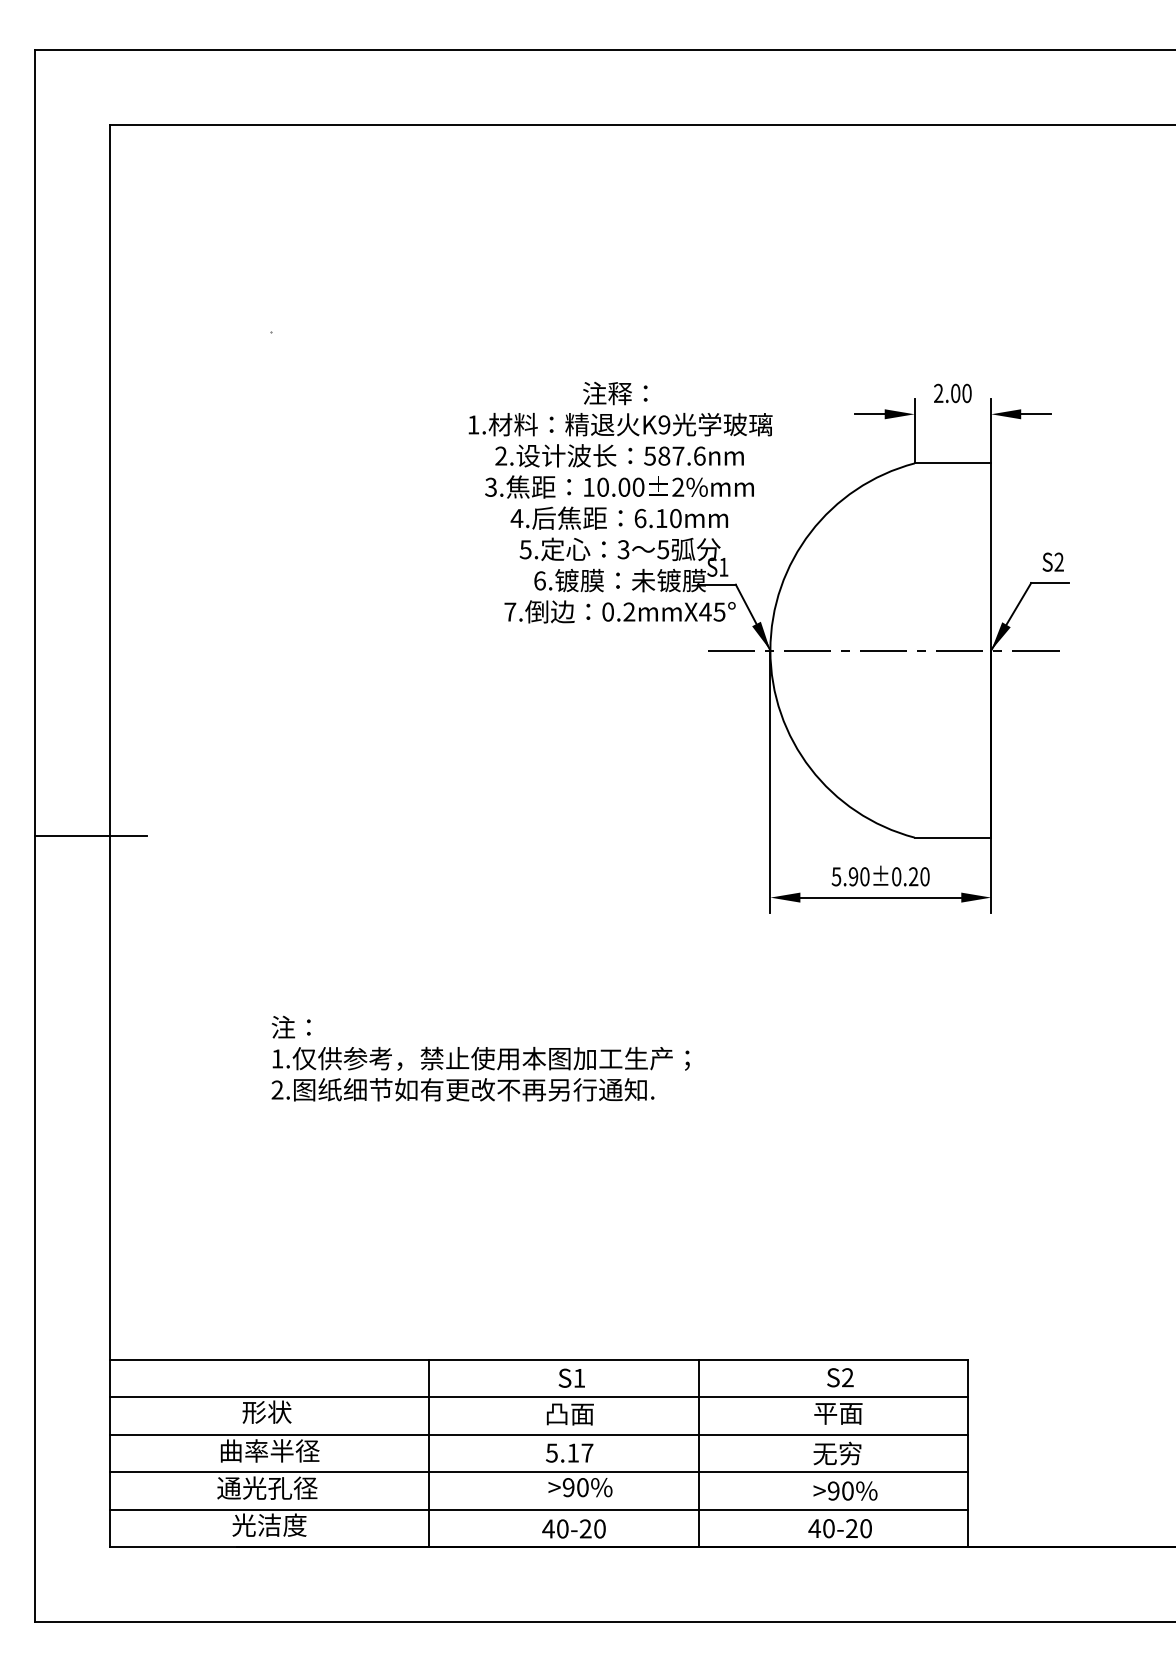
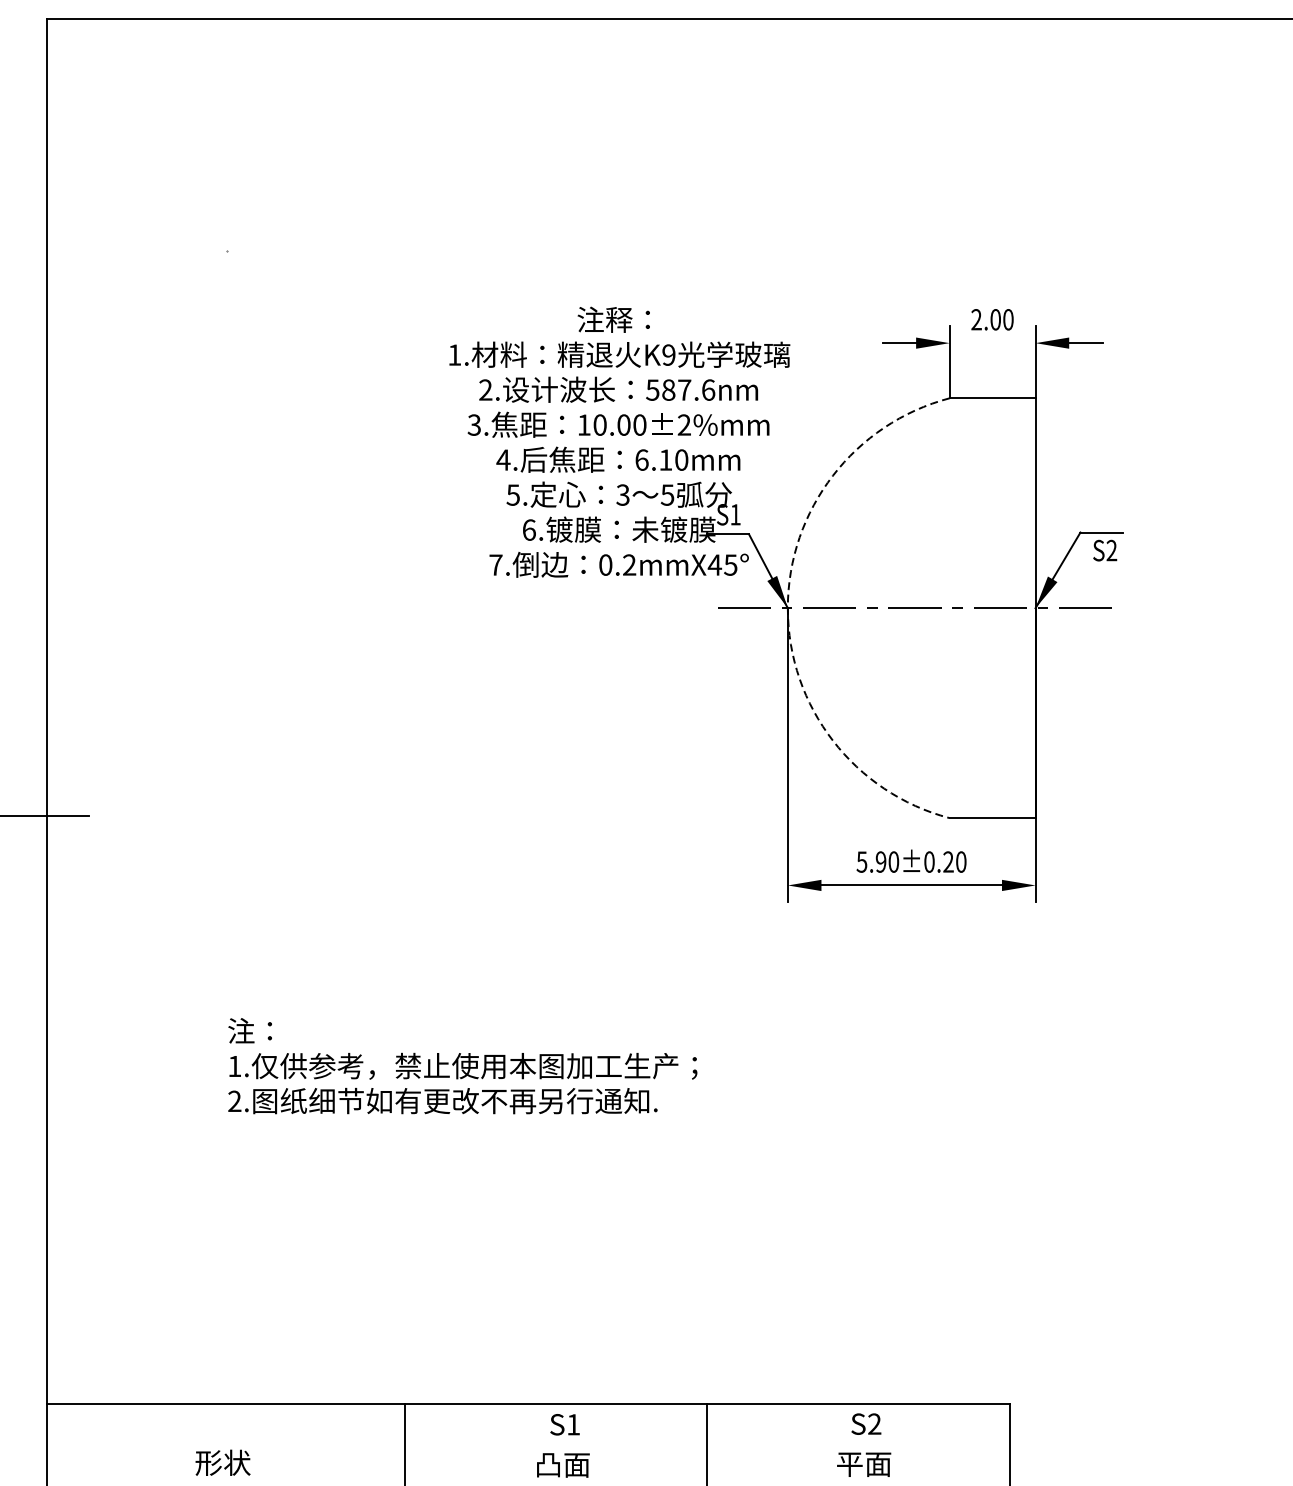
text: (1052, 561) -> (1104, 549), moved
arc: (770, 650) -> (787, 608), solid -> dashed
line: (538, 1397) -> (527, 1446), removed

